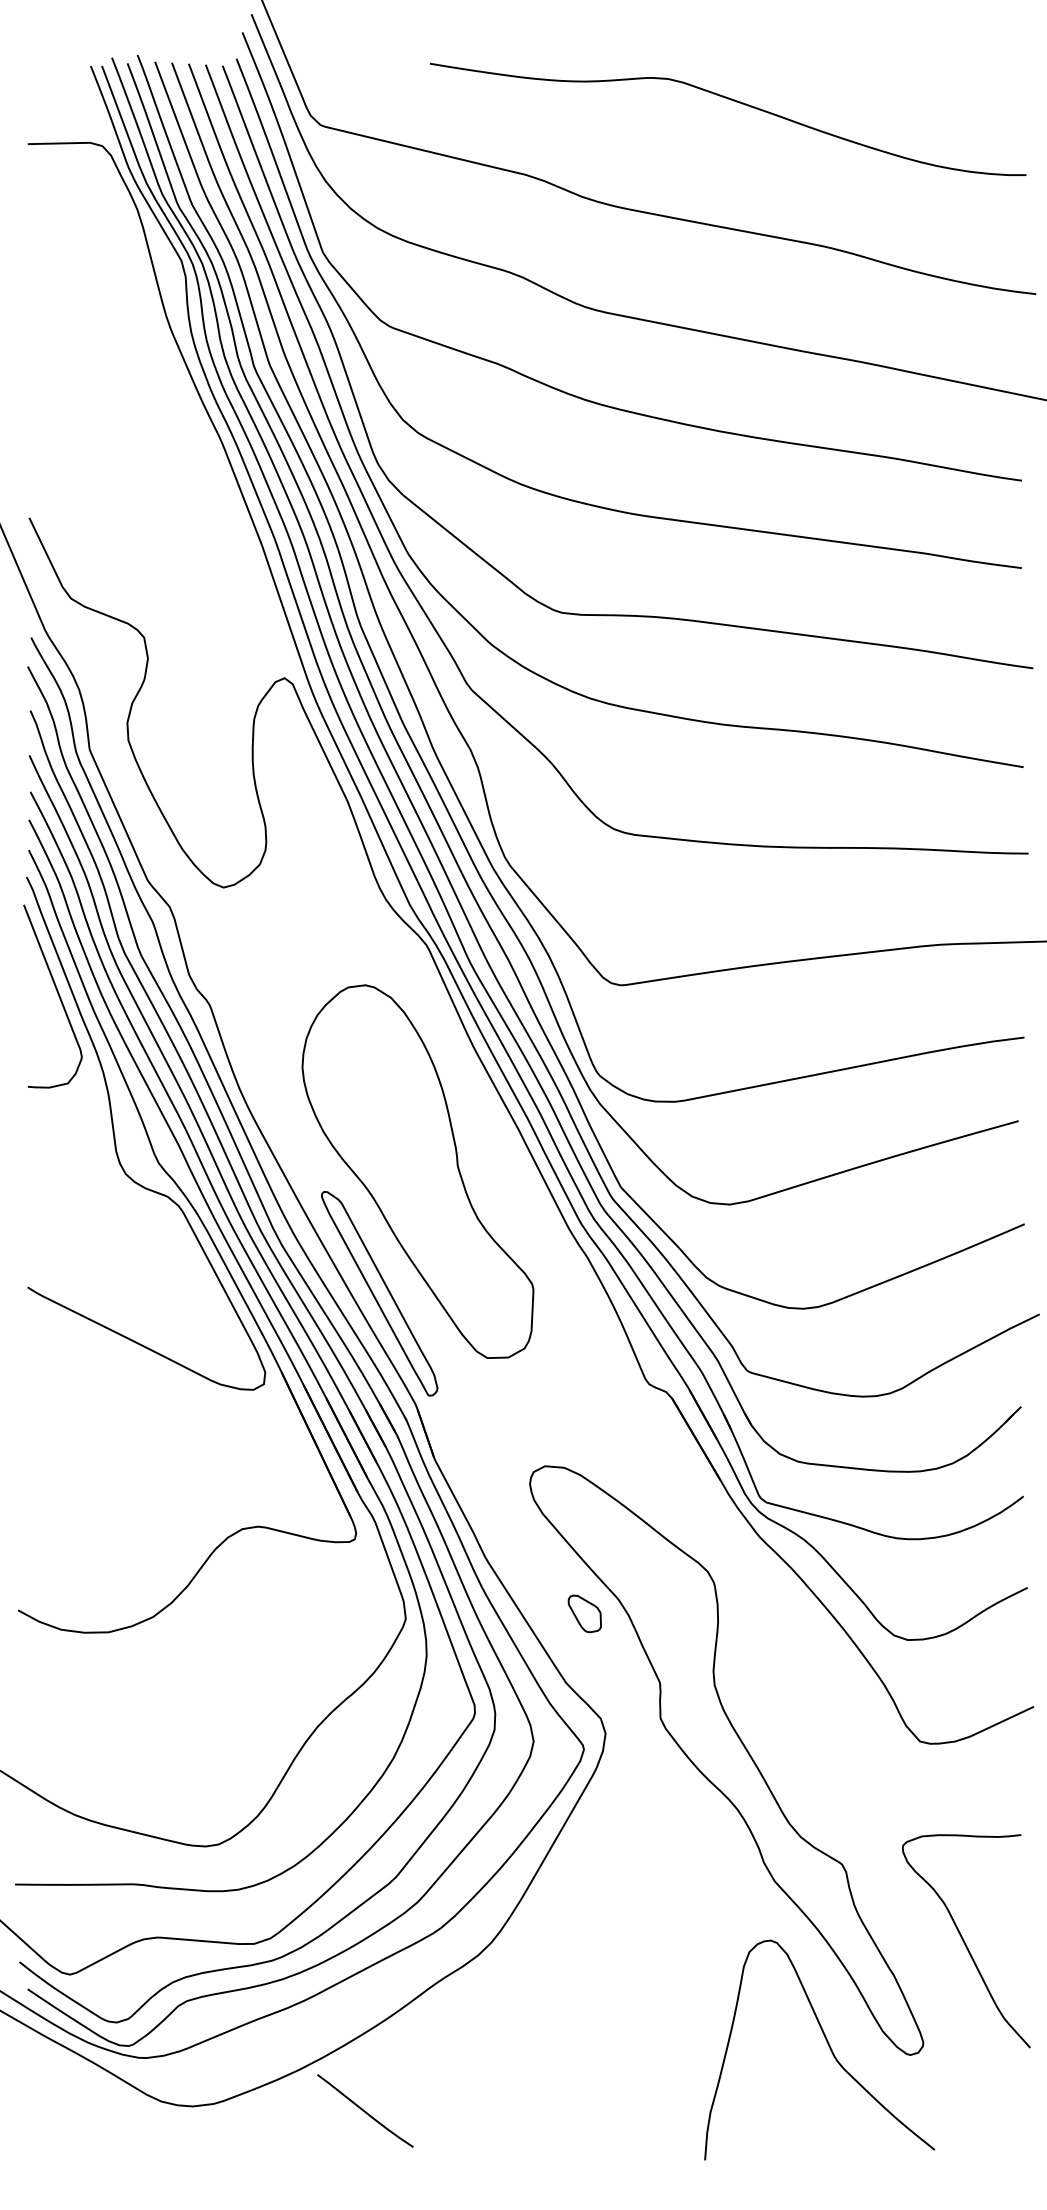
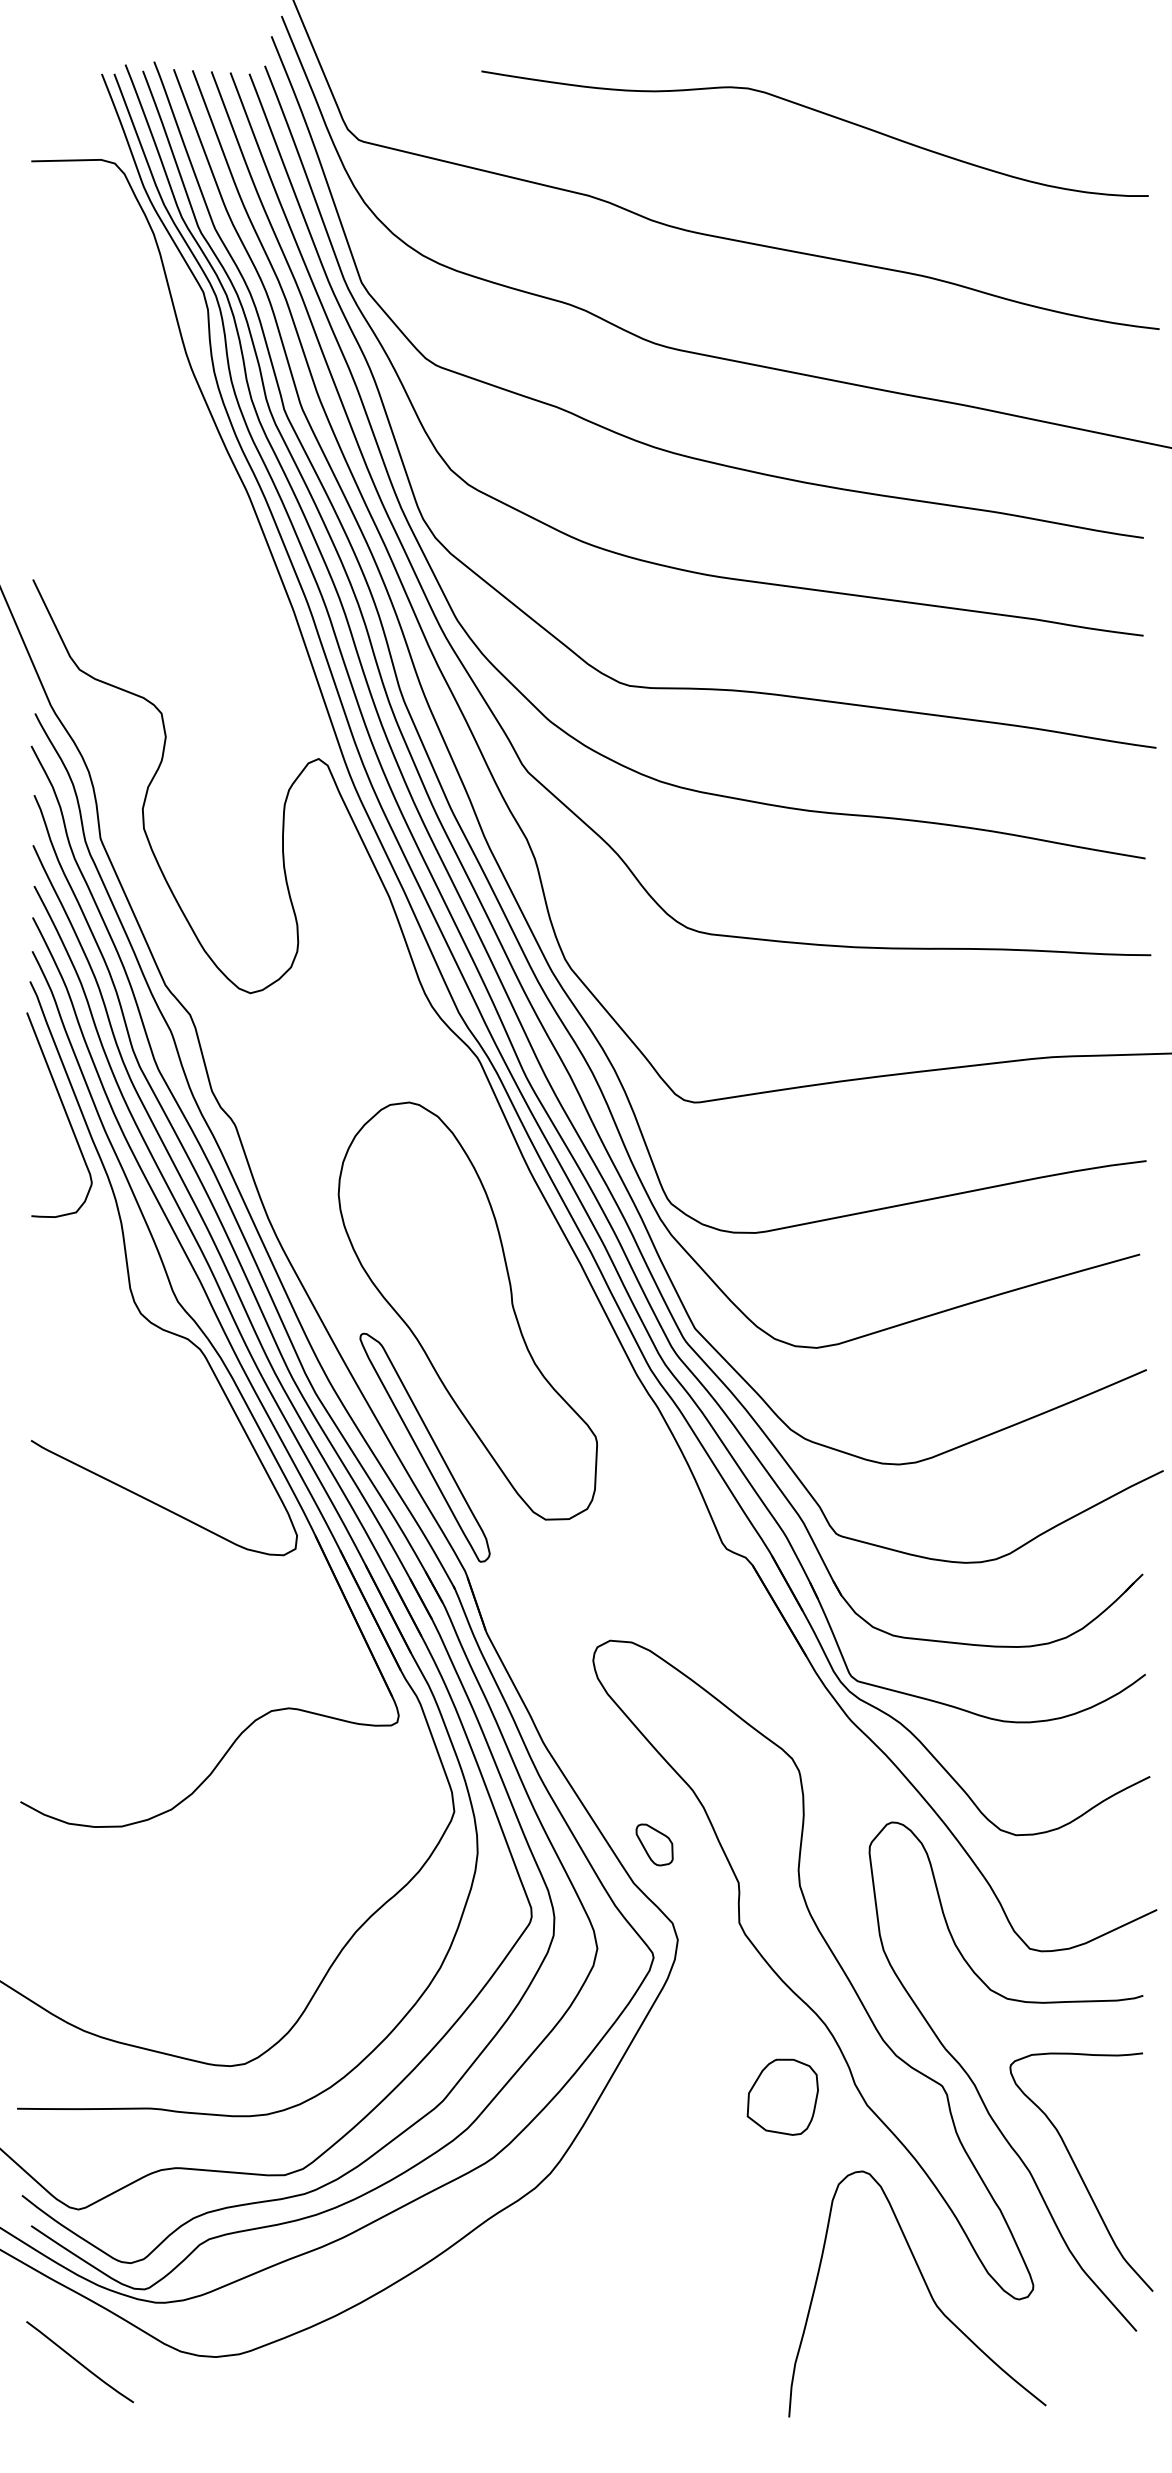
part: (584, 1613) -> (654, 1844), moved
curve: (874, 1868) -> (978, 2090), added
part: (699, 1873) -> (782, 2096), added
curve: (364, 2111) -> (79, 2362), moved

